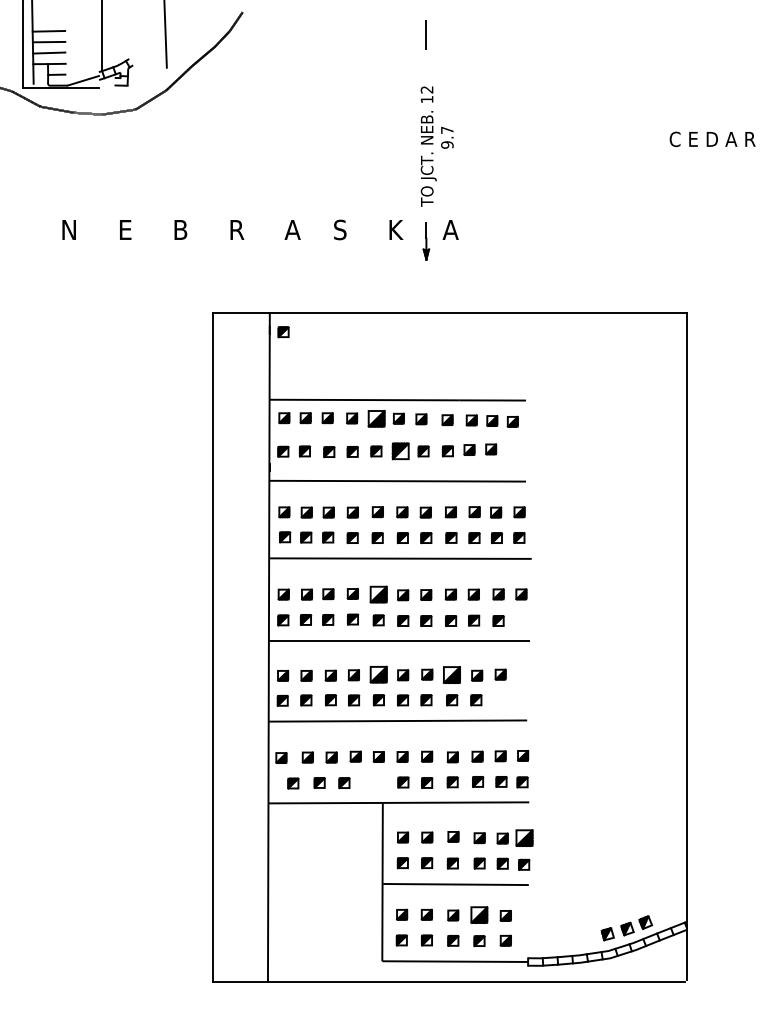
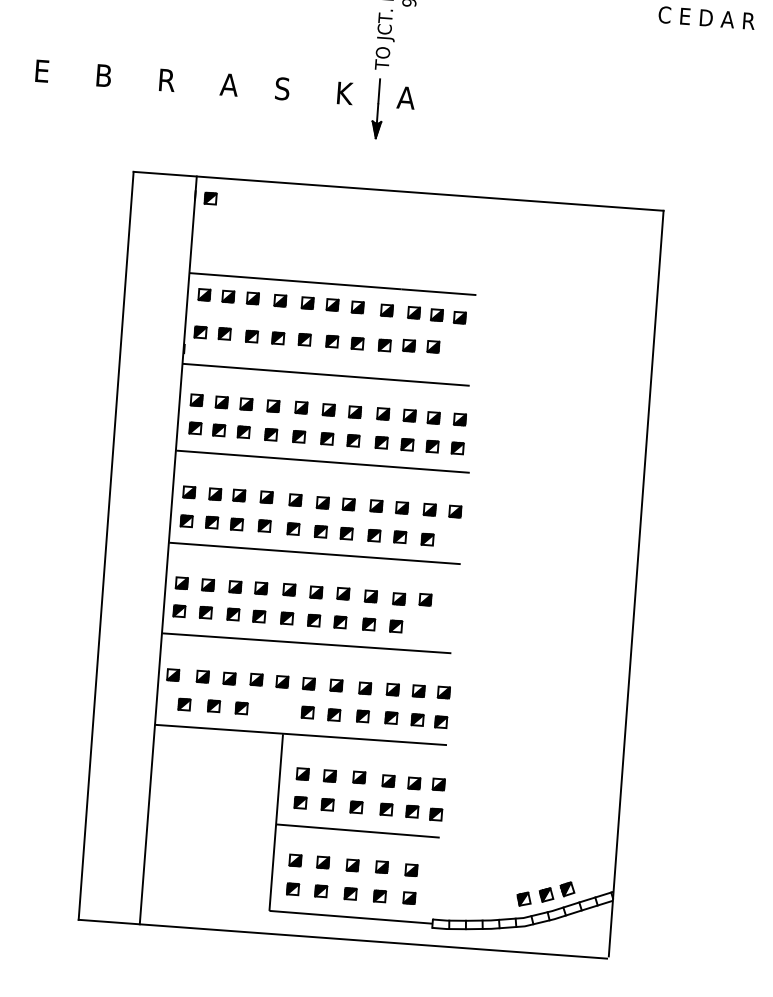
part: (426, 241) -> (378, 108), size x1.43
part: (376, 418) -> (307, 302), size x0.62
part: (401, 451) -> (332, 341), size x0.62
part: (378, 594) -> (295, 500), size x0.62
part: (379, 674) -> (289, 589), size x0.62
part: (451, 675) -> (370, 596), size x0.62
part: (524, 837) -> (438, 784), size x0.62
part: (479, 914) -> (382, 866), size x0.62

